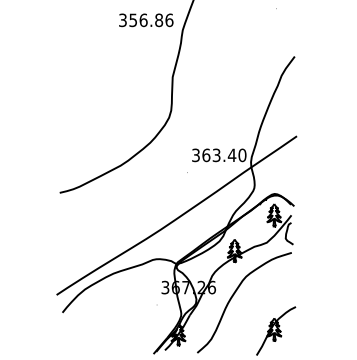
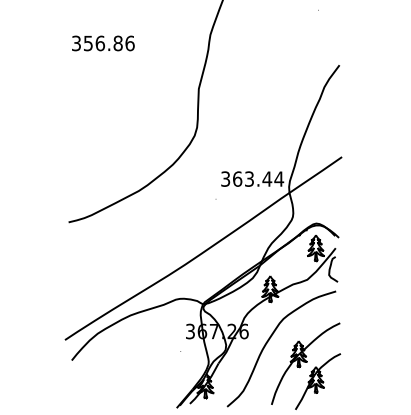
text: (146, 20) -> (103, 43), moved
text: (242, 154) -> (279, 178), 363.40 -> 363.44
part: (265, 315) -> (305, 363), added

